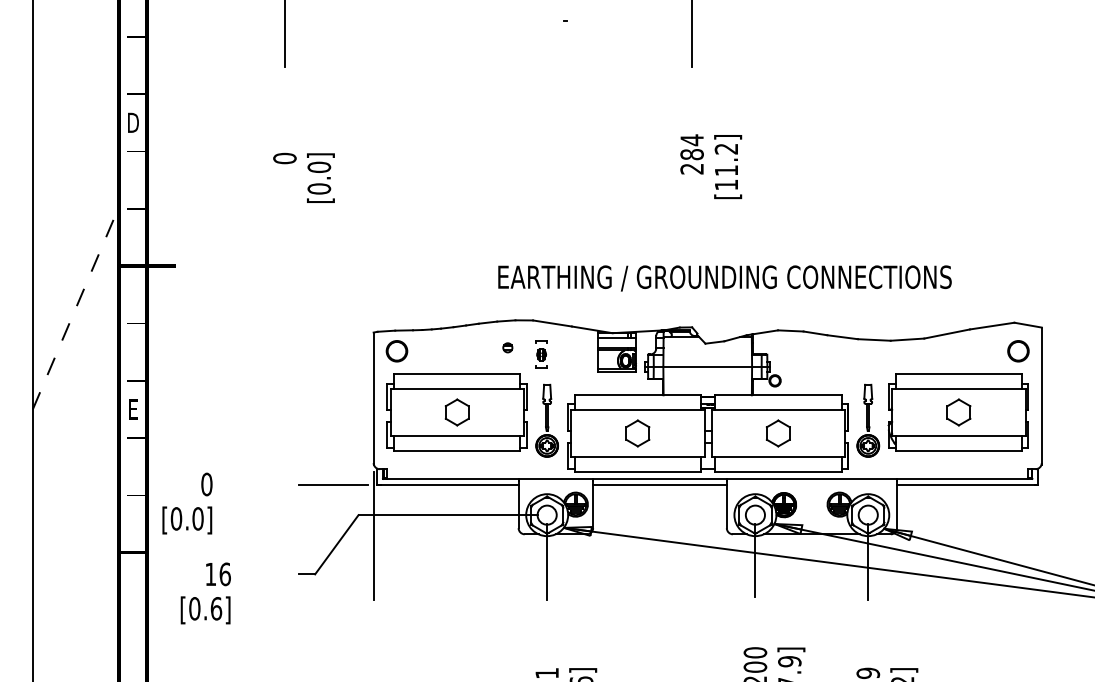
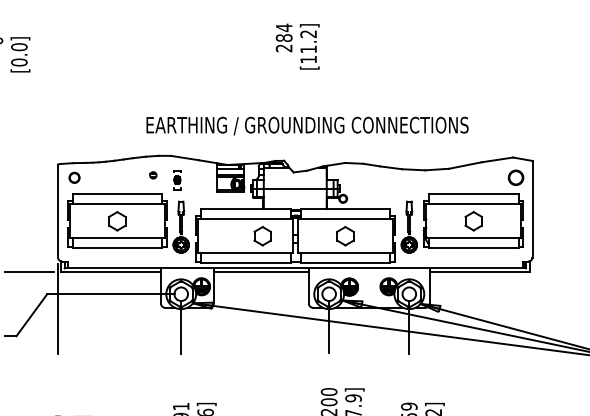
part: (396, 351) -> (74, 177), size x0.7
part: (637, 433) -> (262, 236), moved

